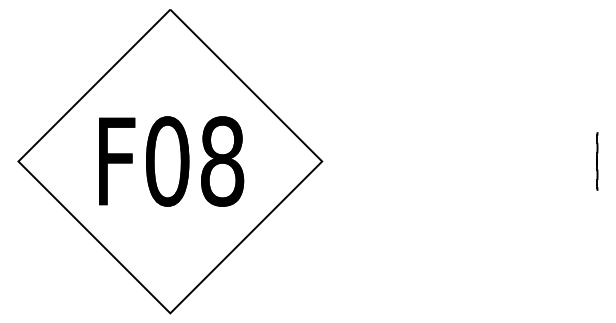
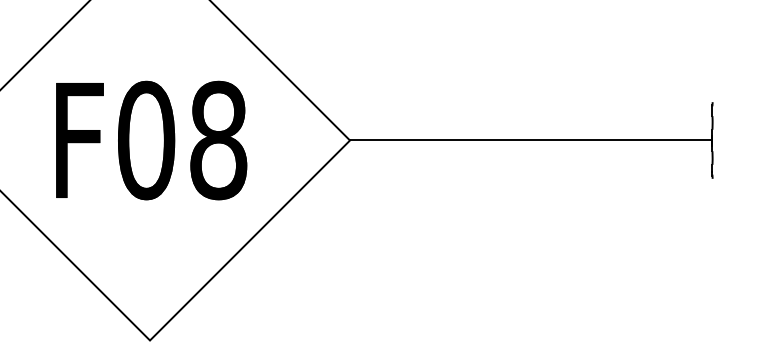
line: (459, 161) -> (530, 140), added

